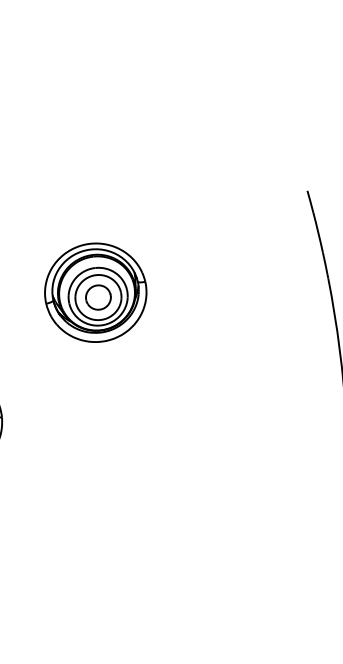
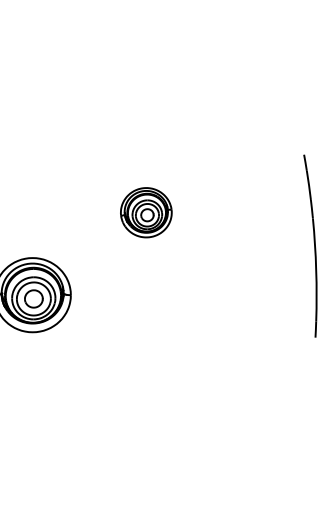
part: (96, 292) -> (146, 212), size x0.7

